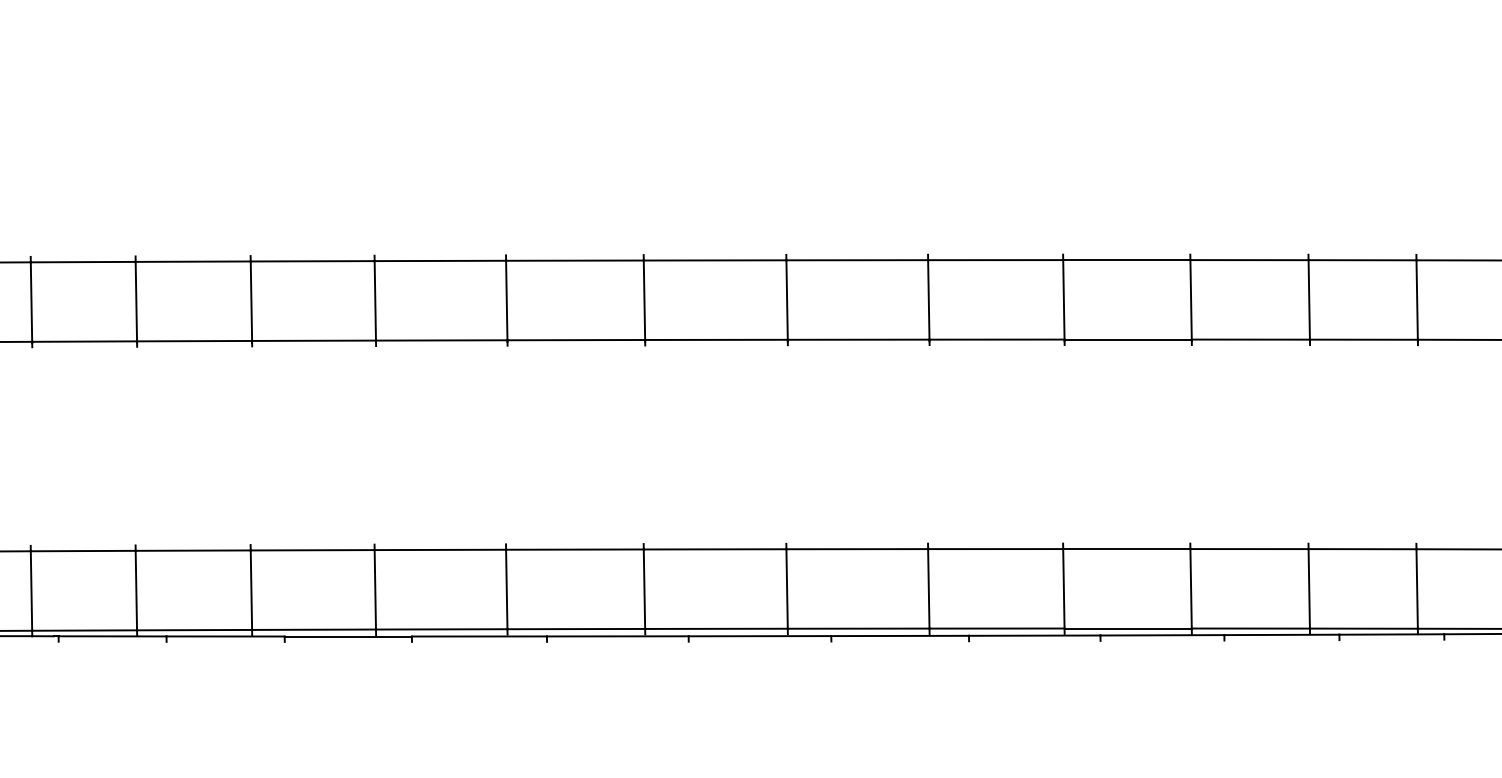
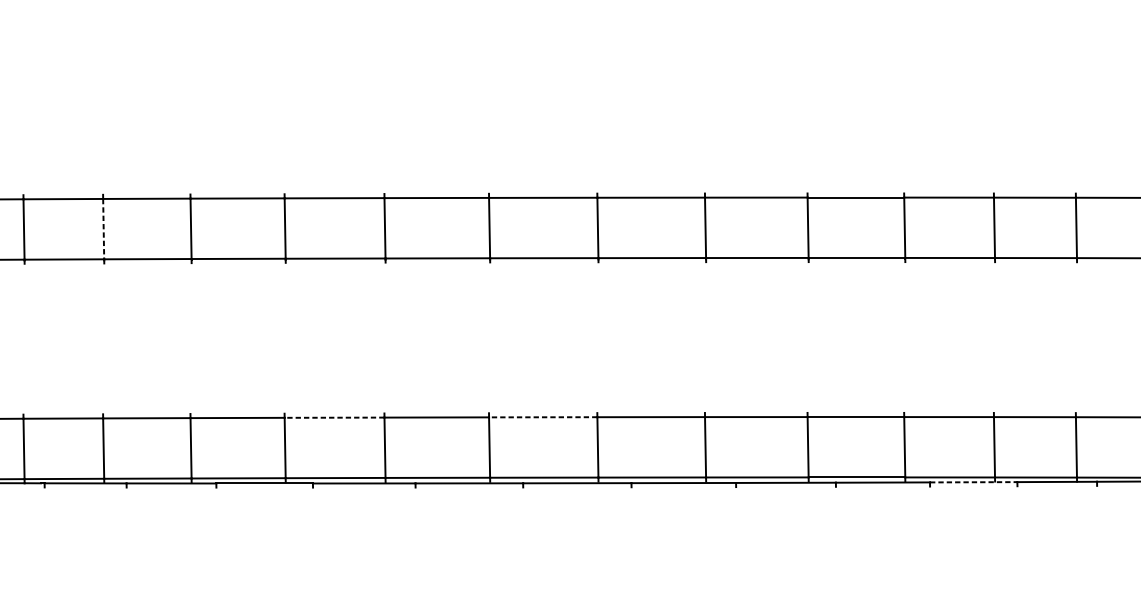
line: (136, 301) -> (103, 229), solid -> dashed
line: (440, 549) -> (334, 417), solid -> dashed
line: (714, 549) -> (542, 417), solid -> dashed
line: (1281, 634) -> (973, 481), solid -> dashed

